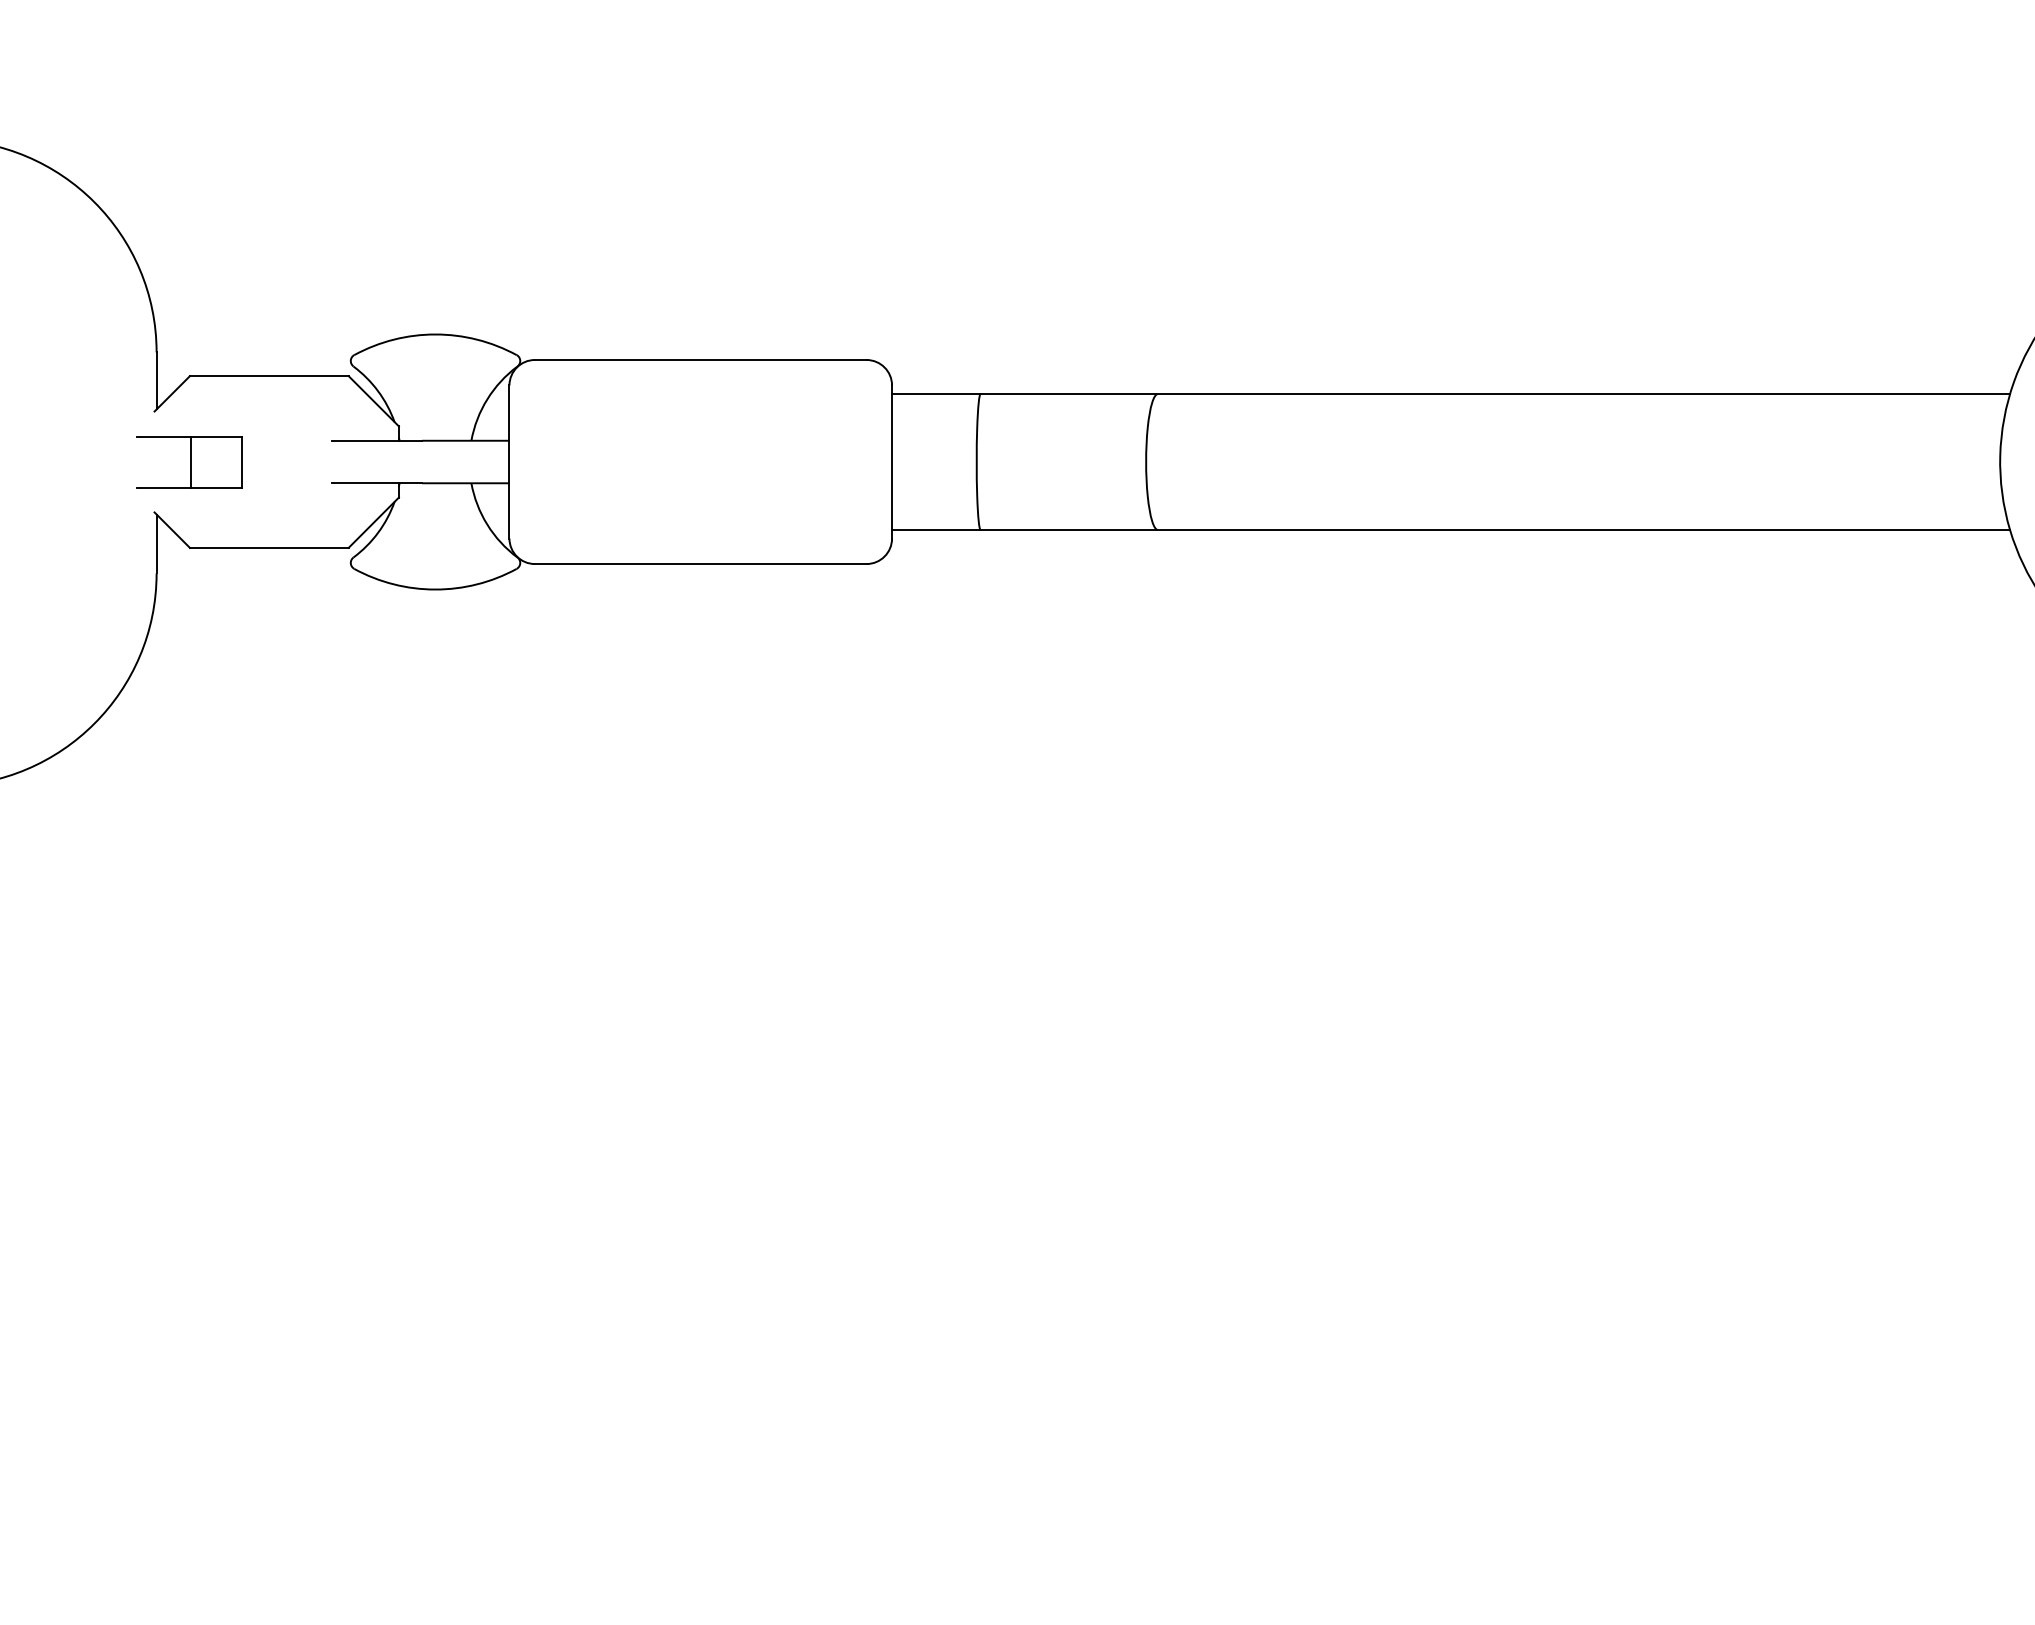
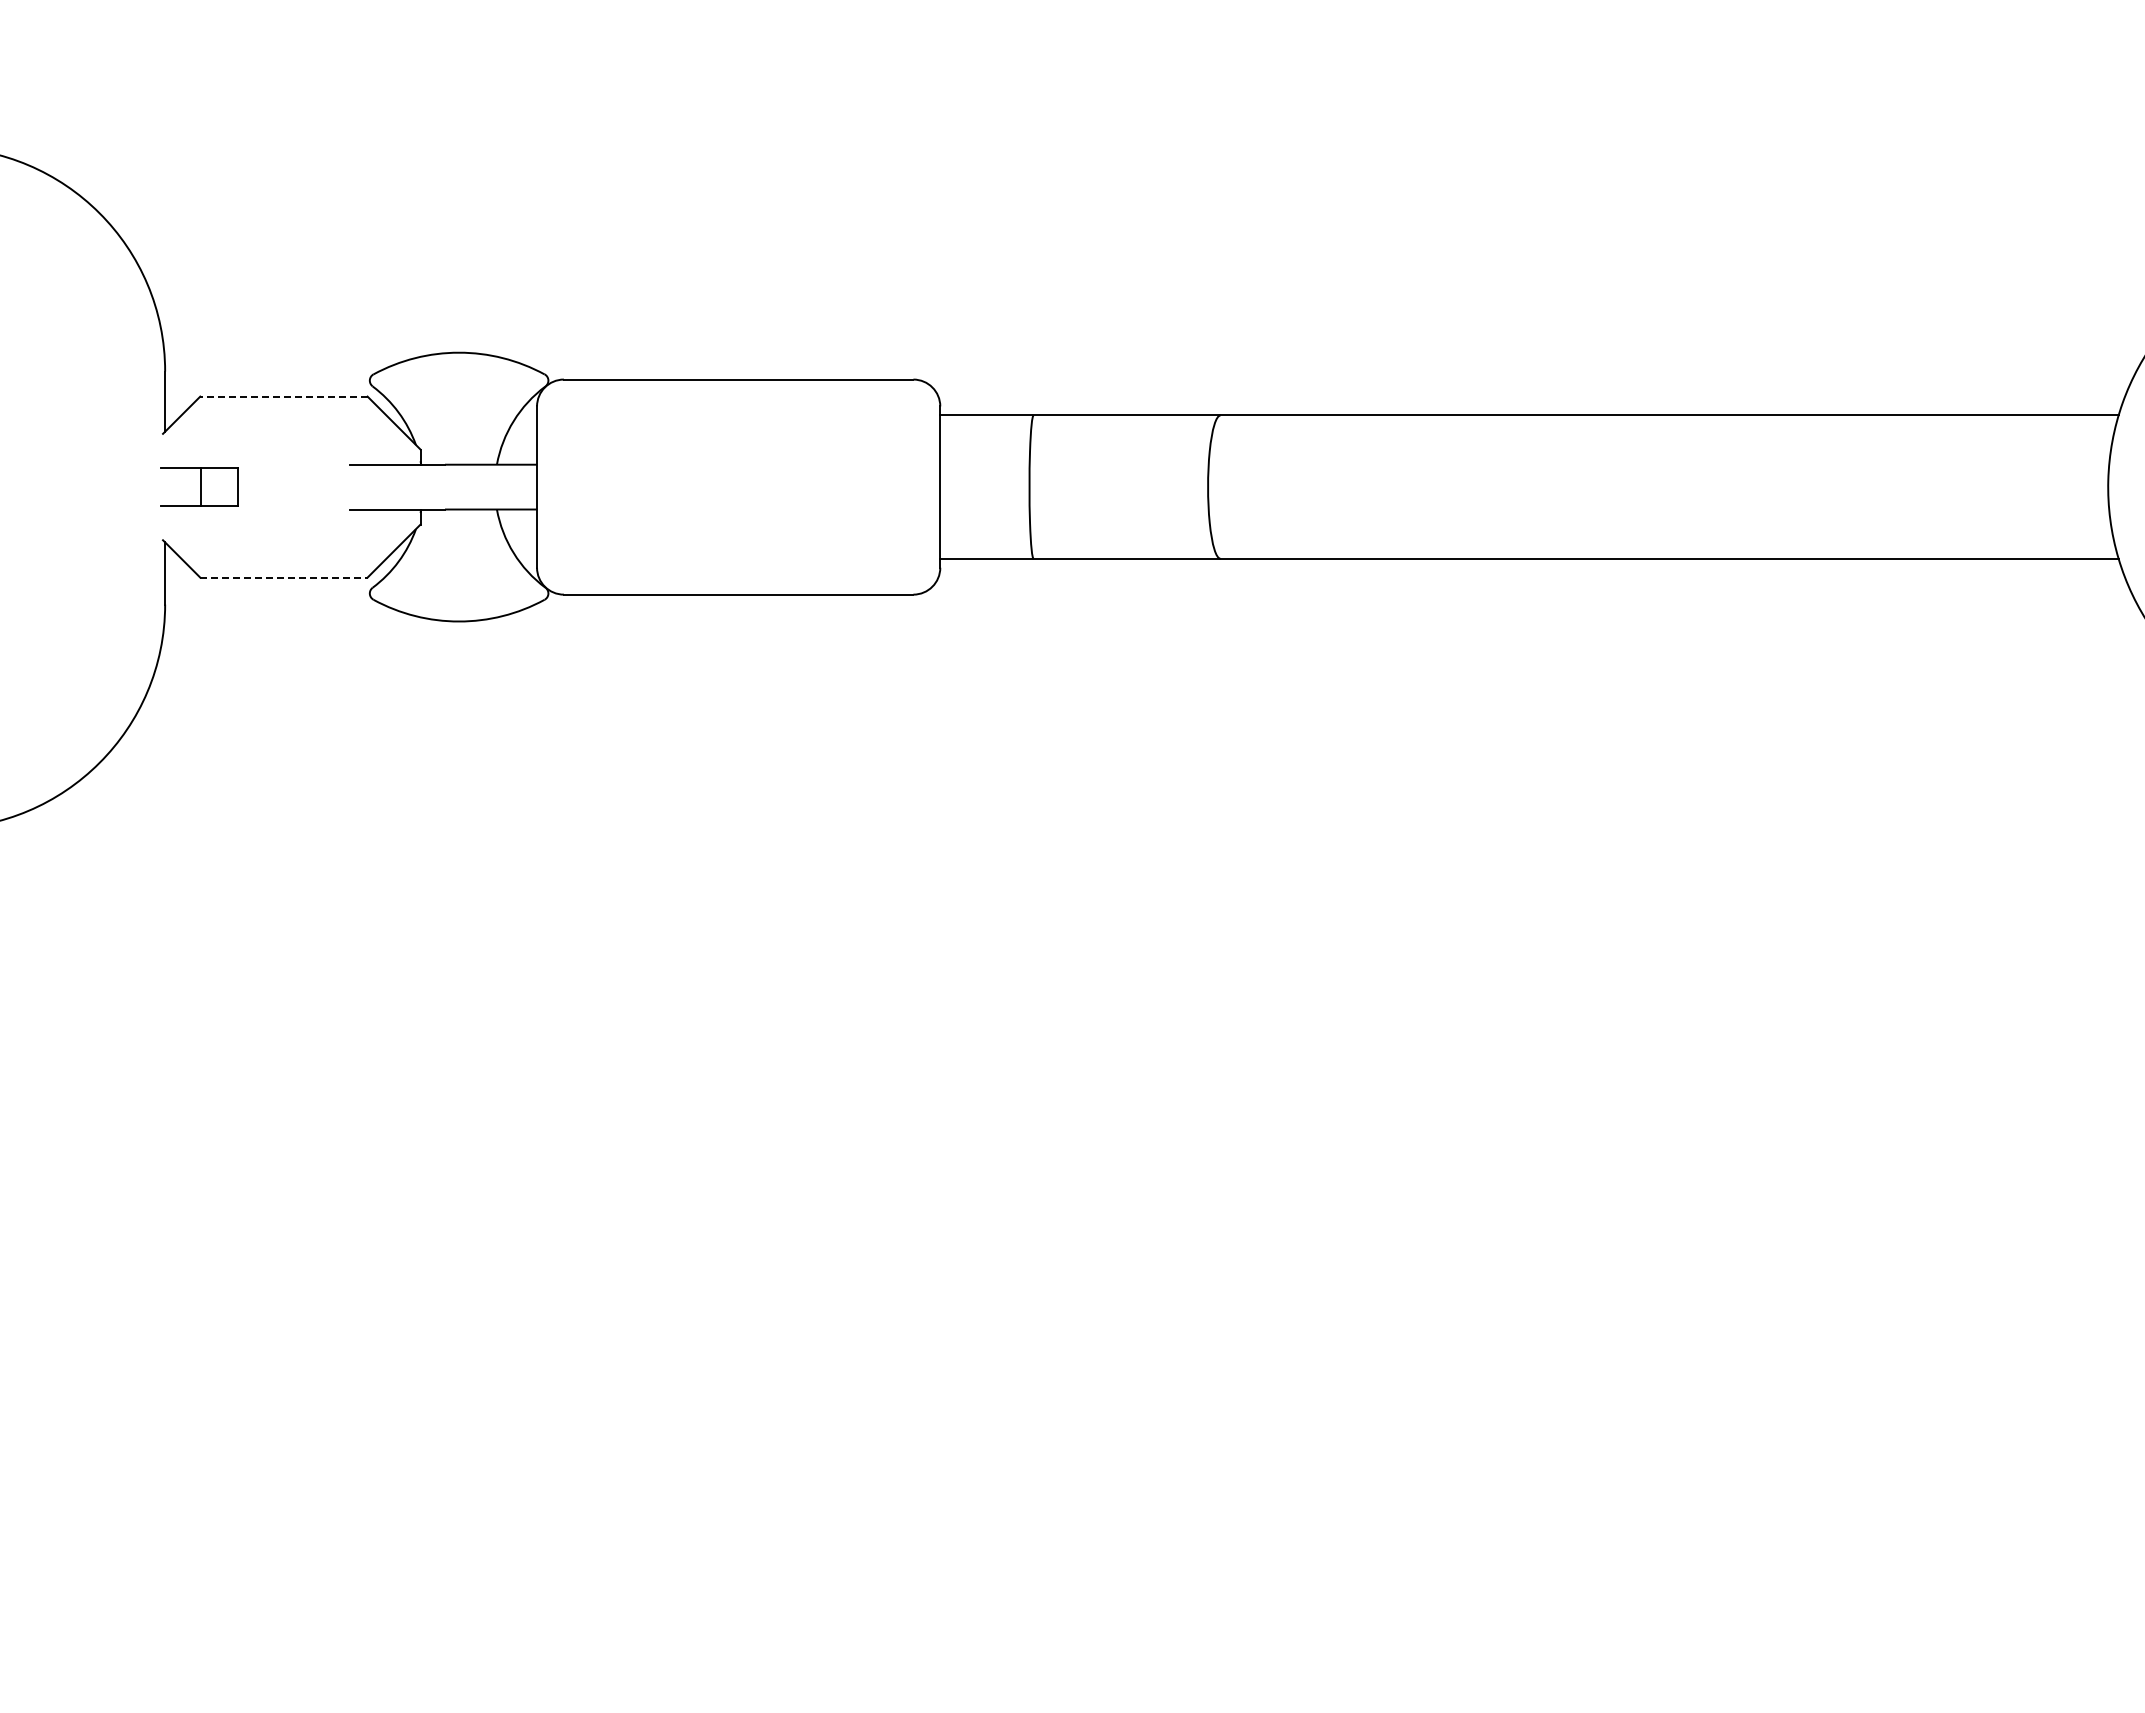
line: (268, 376) -> (283, 396), solid -> dashed
part: (189, 461) -> (199, 486), size x0.7
line: (268, 547) -> (283, 577), solid -> dashed

